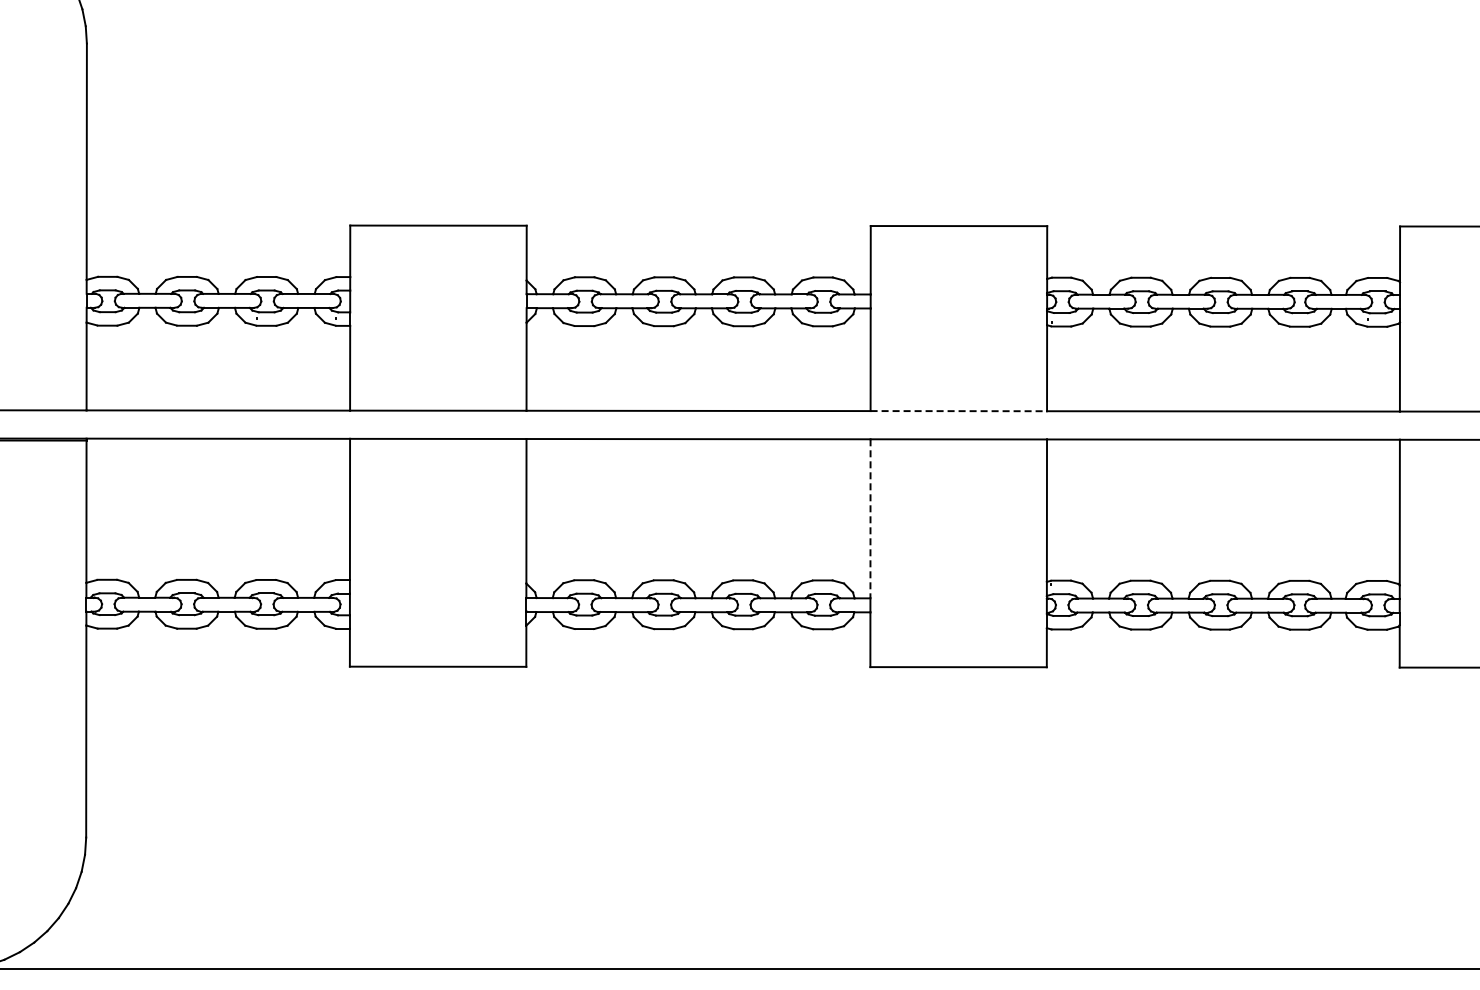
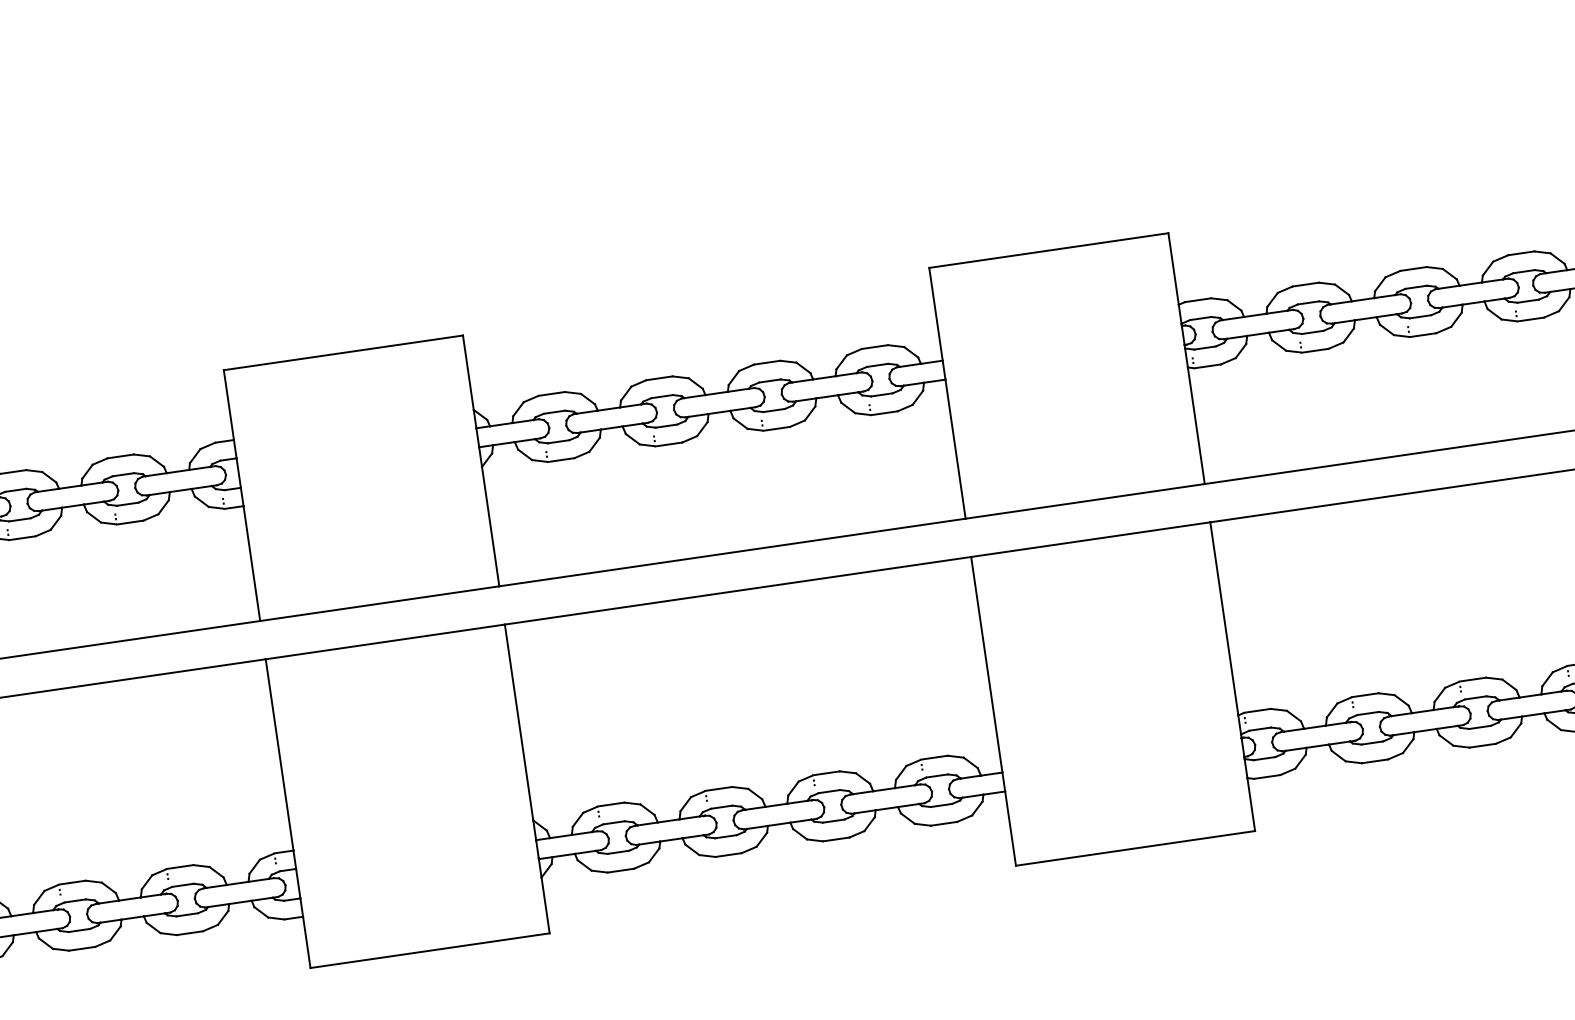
line: (959, 411) -> (1086, 501), dashed -> solid
line: (870, 518) -> (986, 664), dashed -> solid

